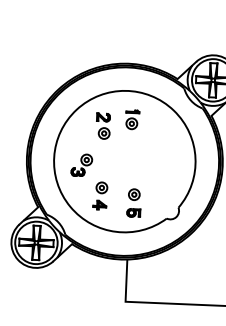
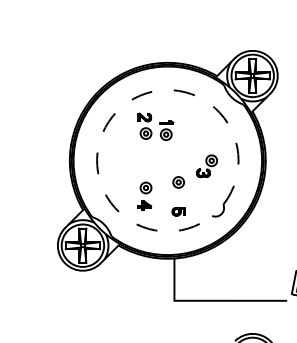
arc: (76, 110) -> (117, 111), solid -> dashed
part: (132, 119) -> (166, 130), moved
part: (81, 165) -> (206, 166), moved
part: (134, 194) -> (178, 182), moved

